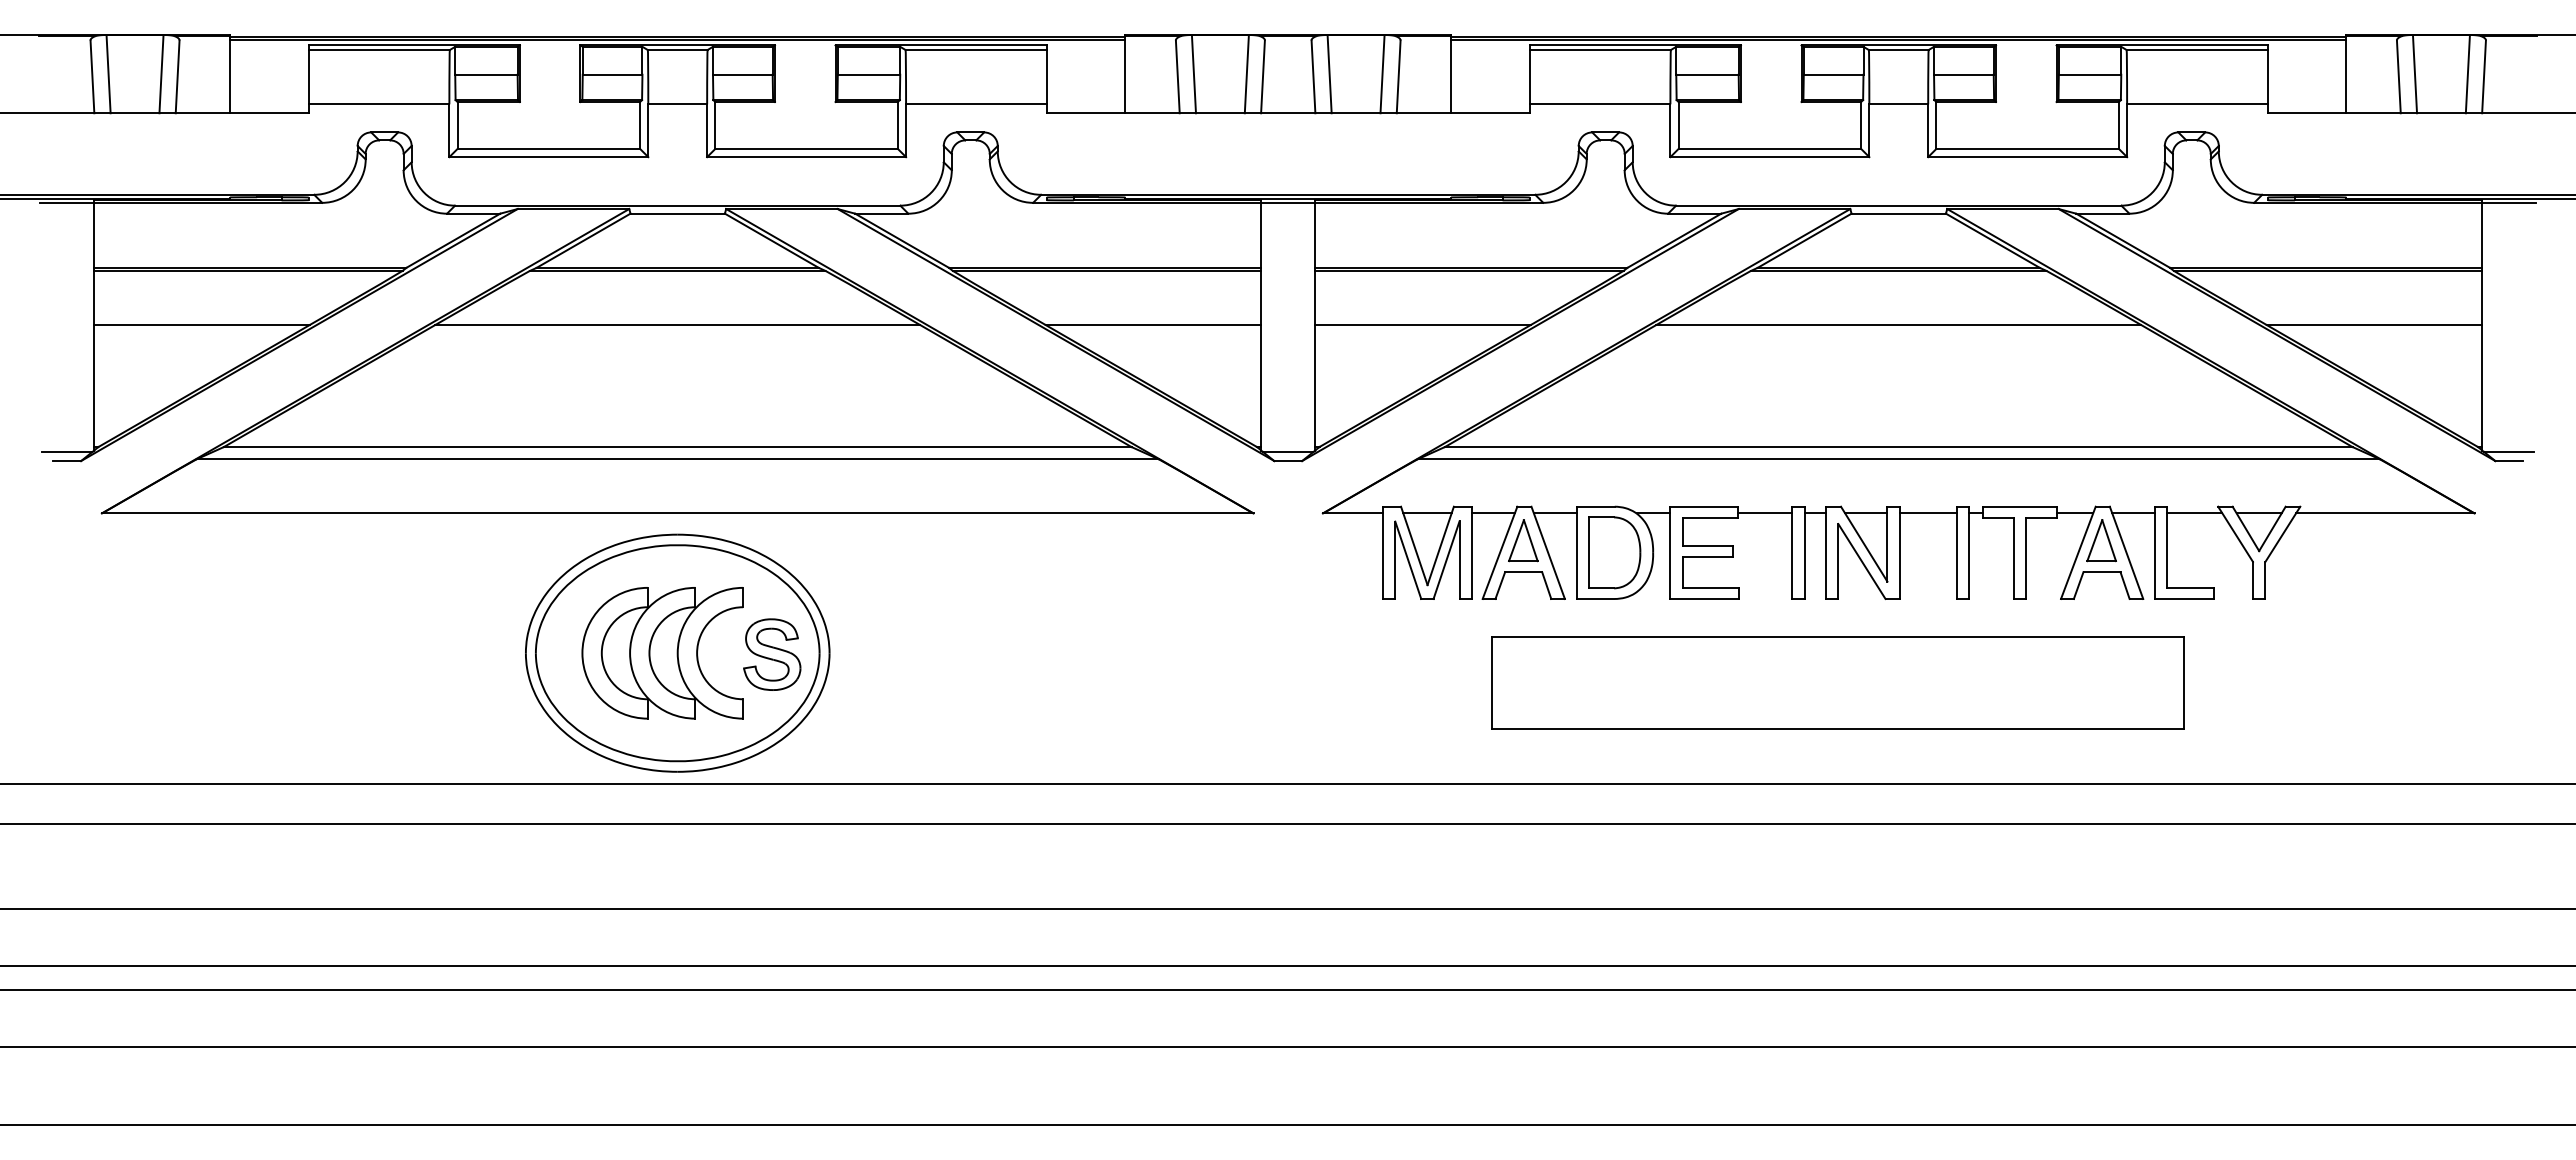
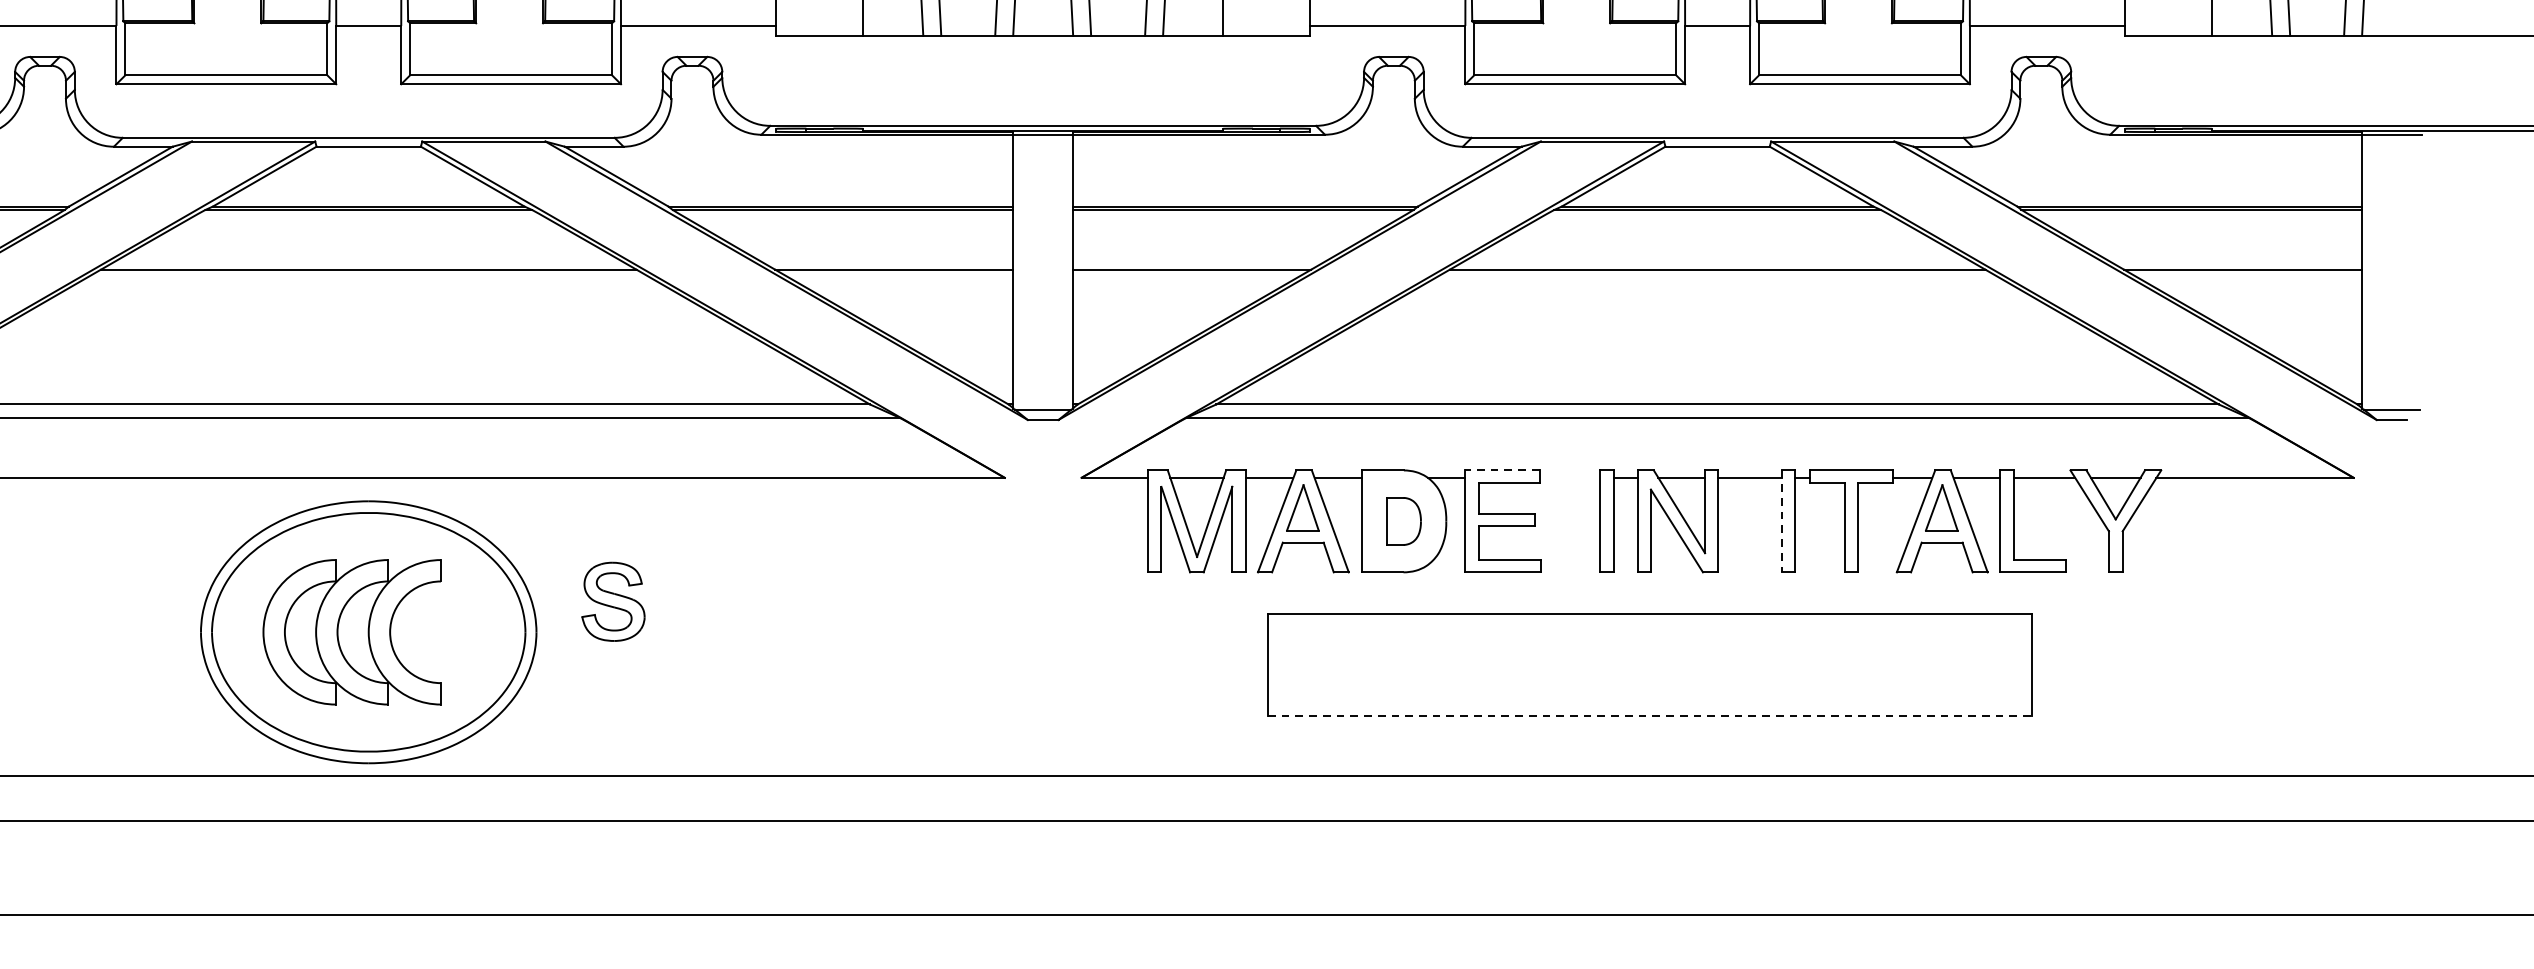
line: (1703, 506) -> (1501, 470), solid -> dashed
line: (1764, 513) -> (1569, 477), removed
part: (1614, 552) -> (1403, 520), size x0.6
line: (1956, 553) -> (1781, 522), solid -> dashed
part: (772, 654) -> (613, 601), moved
line: (1837, 729) -> (1649, 716), solid -> dashed

